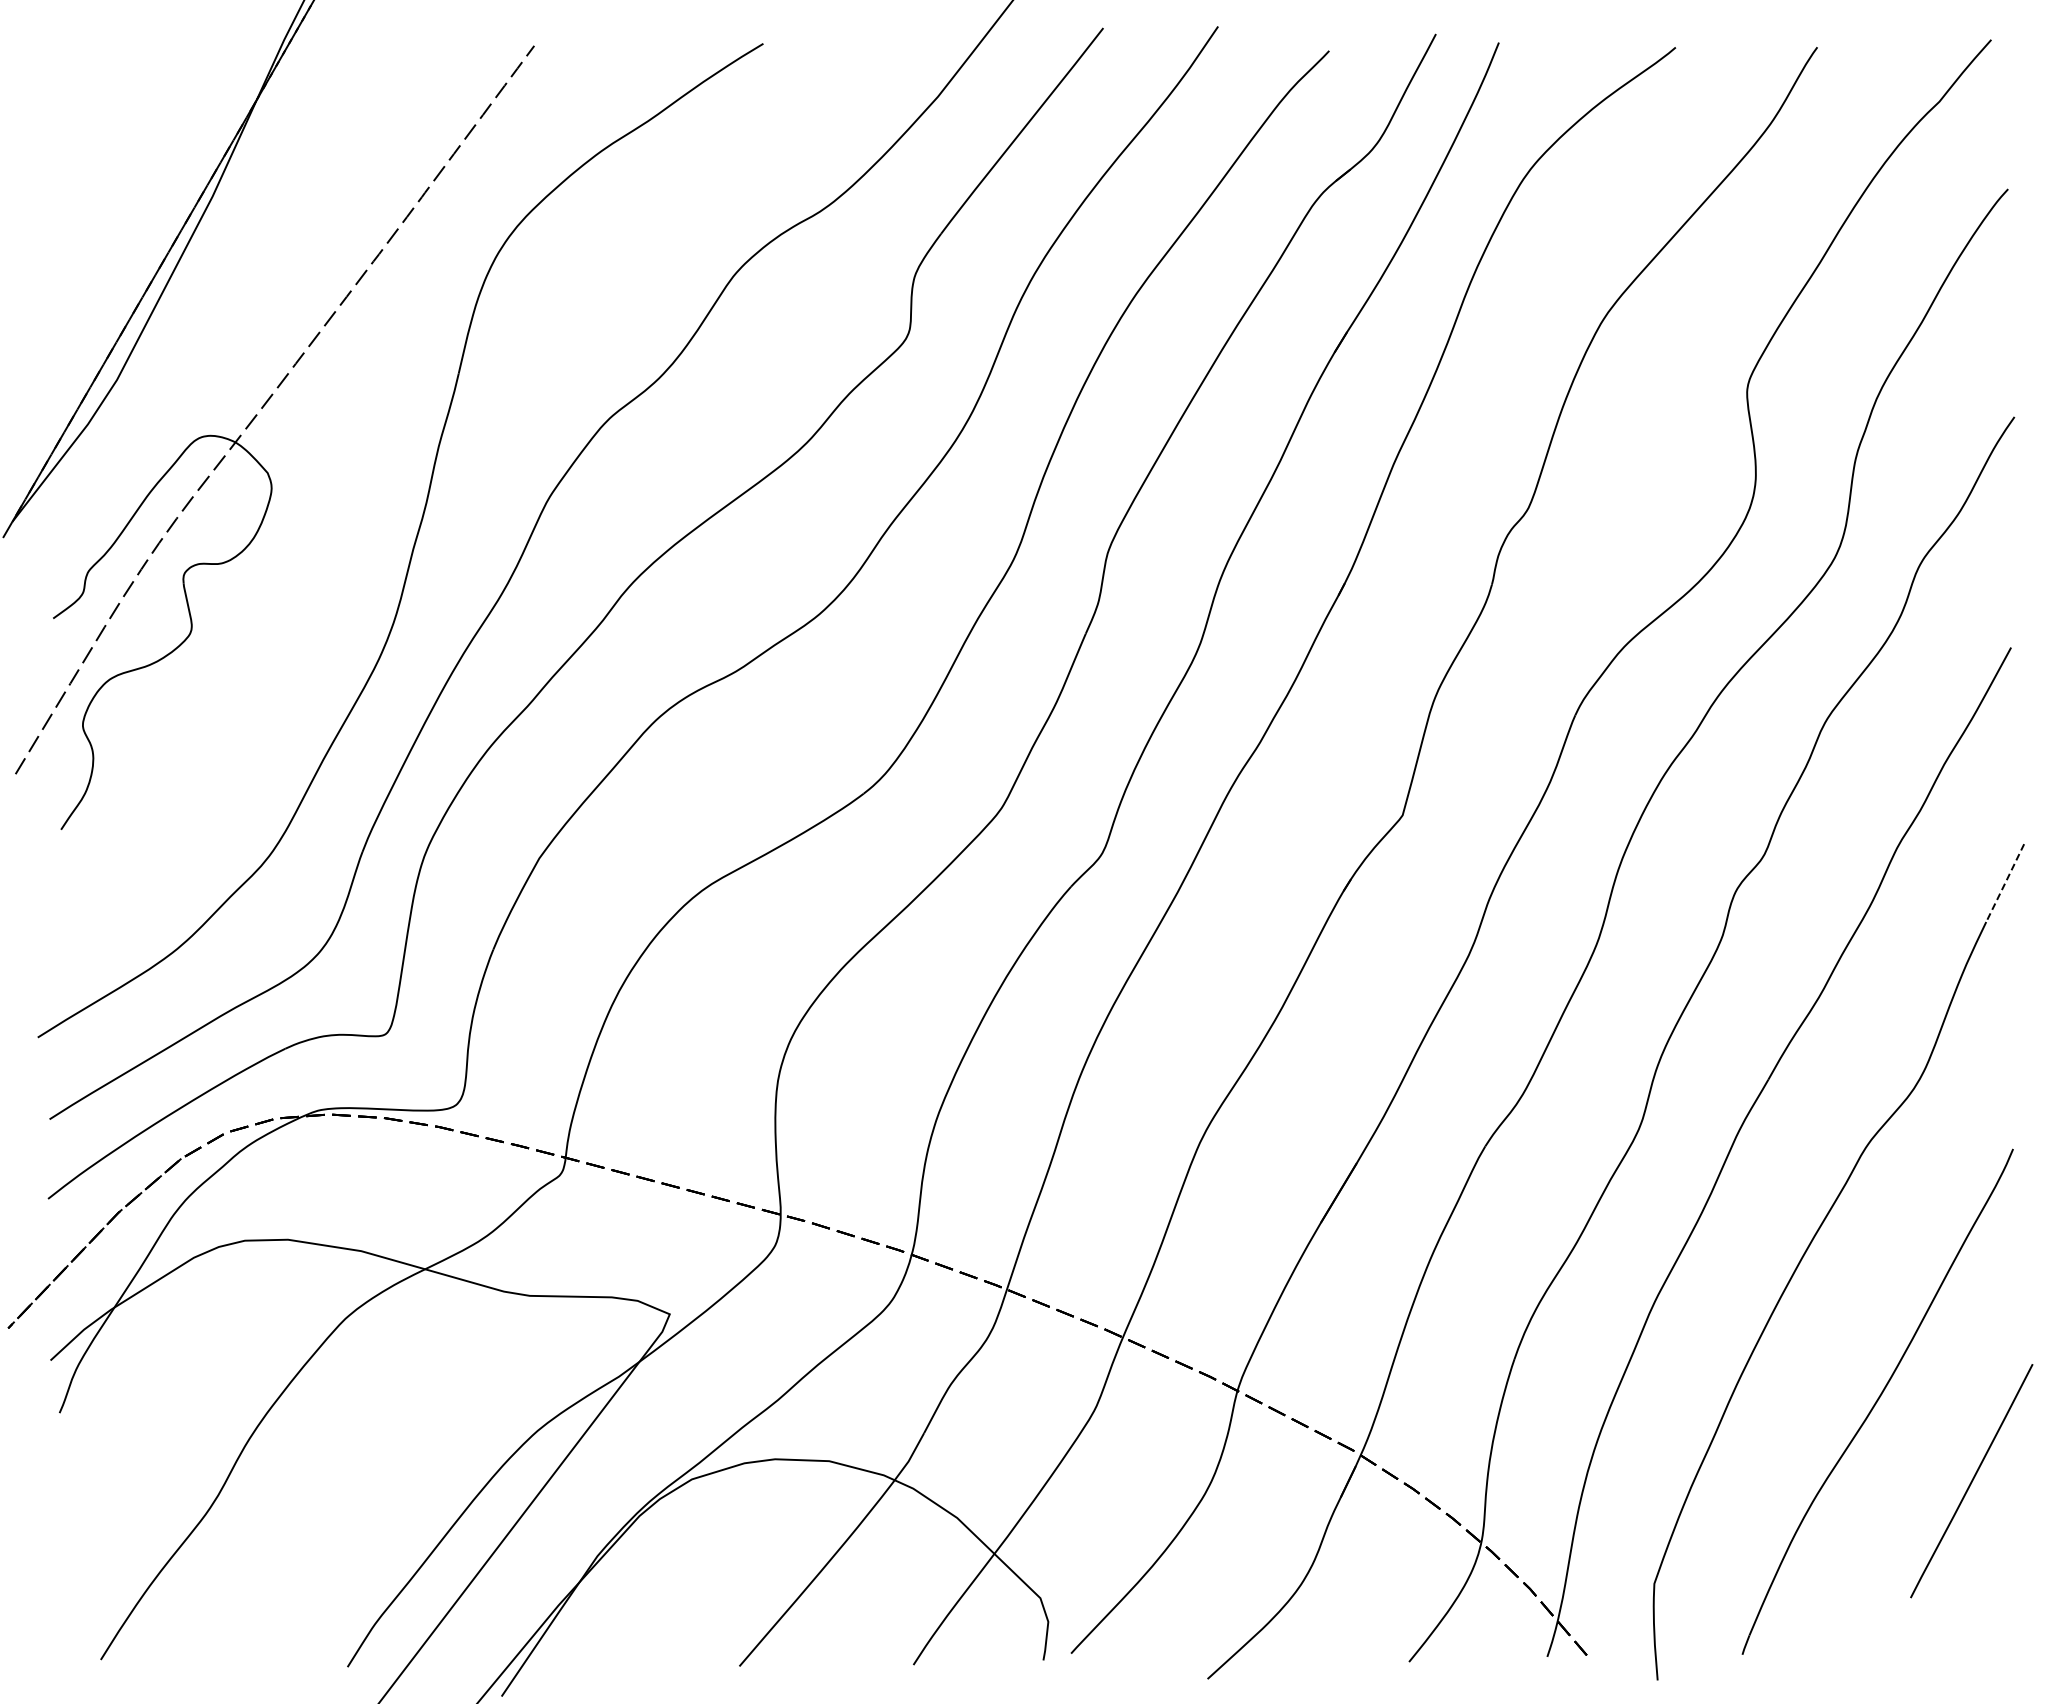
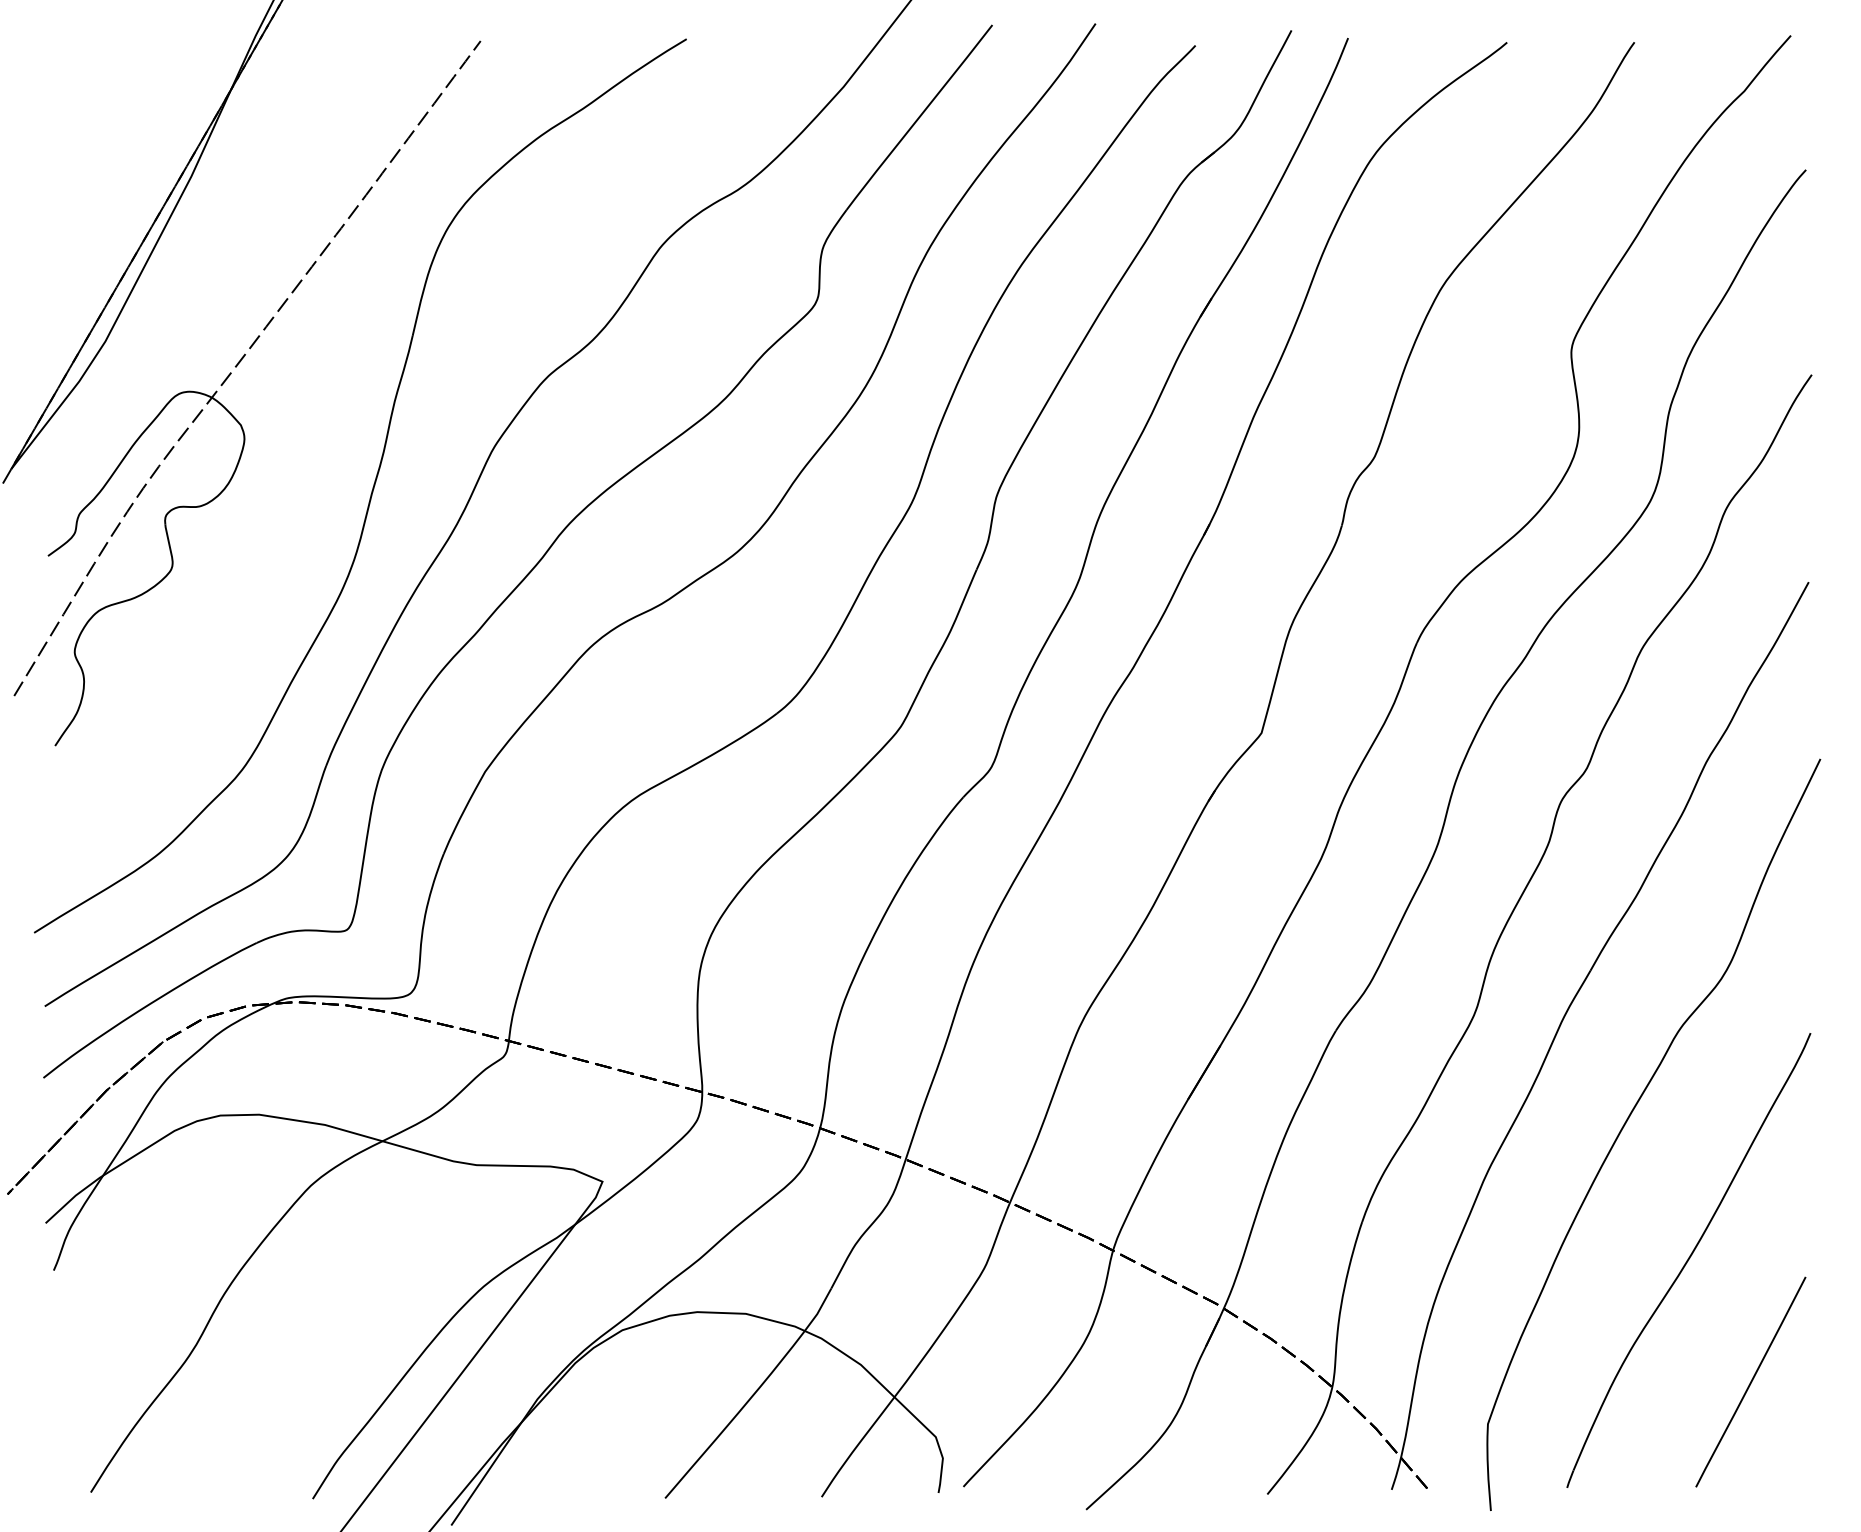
line: (2005, 883) -> (1803, 794), dashed -> solid
line: (1971, 1481) -> (1750, 1382), moved

